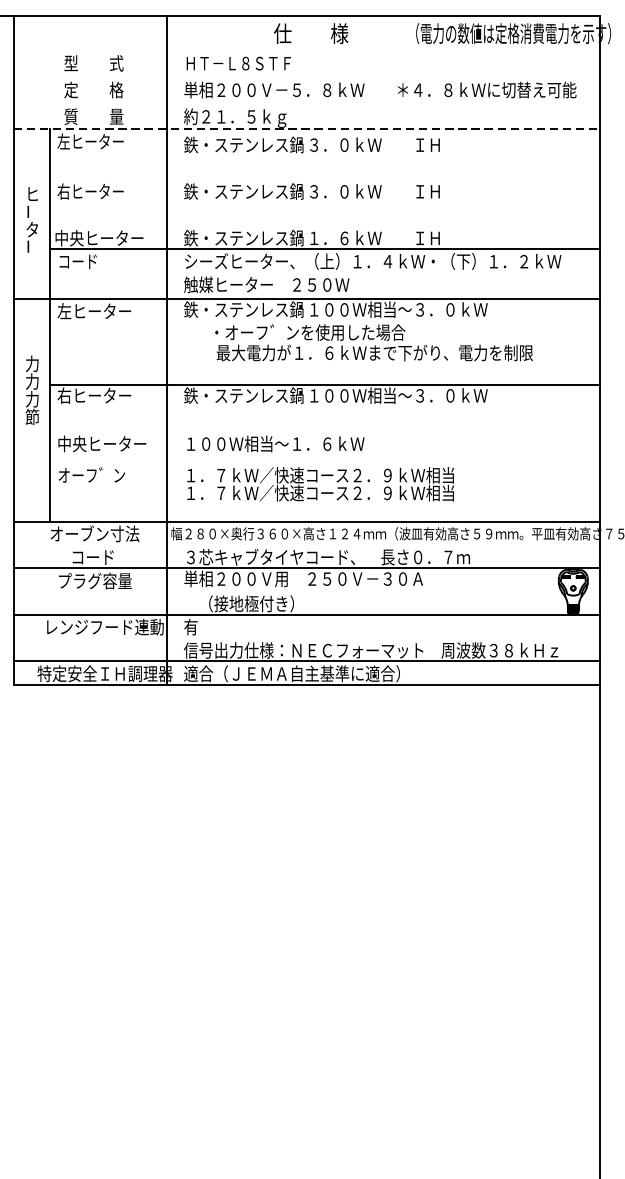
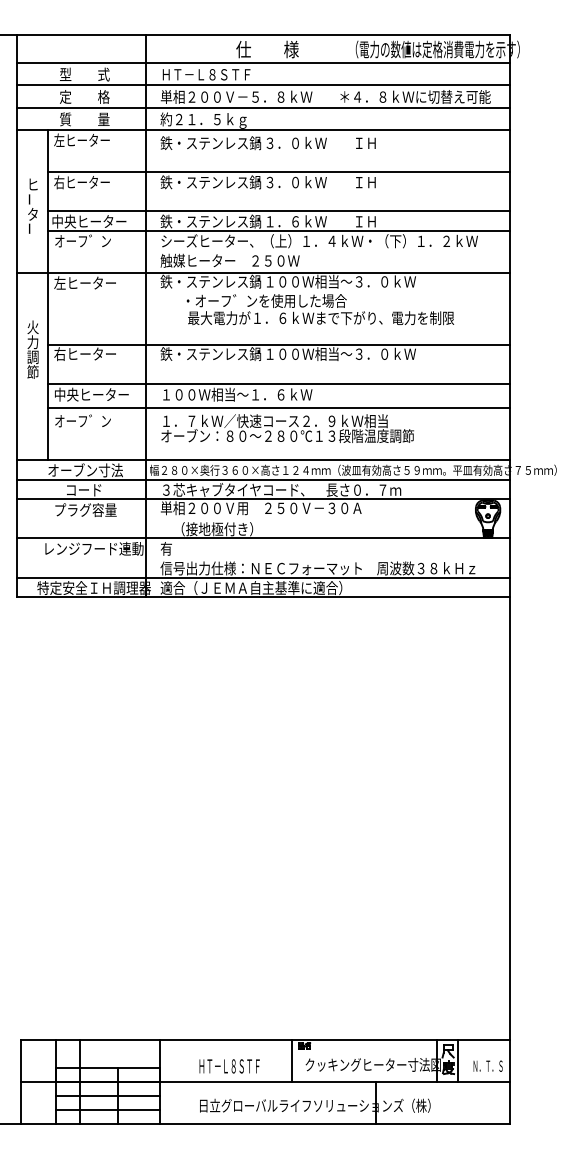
line: (306, 49) -> (263, 62), added
line: (306, 76) -> (263, 85), added
line: (306, 102) -> (263, 107), added
line: (307, 128) -> (264, 129), dashed -> solid
line: (325, 179) -> (279, 172), added
line: (325, 226) -> (279, 211), added
text: (91, 260) -> (82, 240), コード -> オーフ゛ン
text: (31, 364) -> (32, 327), 力 -> 火
text: (31, 399) -> (32, 357), 力 -> 調
line: (325, 431) -> (279, 384), added
line: (325, 459) -> (279, 407), added
text: (334, 493) -> (287, 436), １．７ｋＷ／快速コース２．９ｋＷ相当 -> オーブン：８０～２８０℃１３段階温度調節
line: (306, 544) -> (263, 479), added

